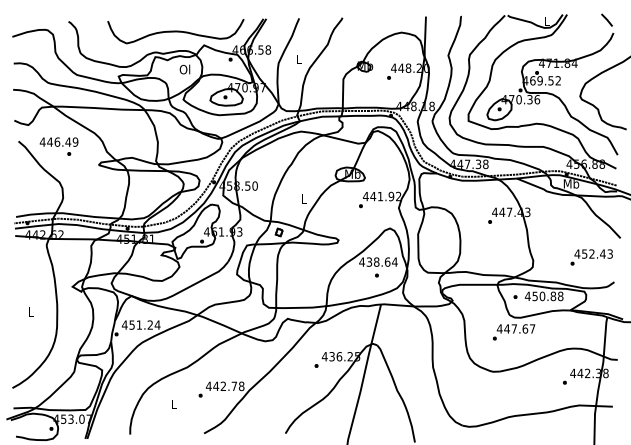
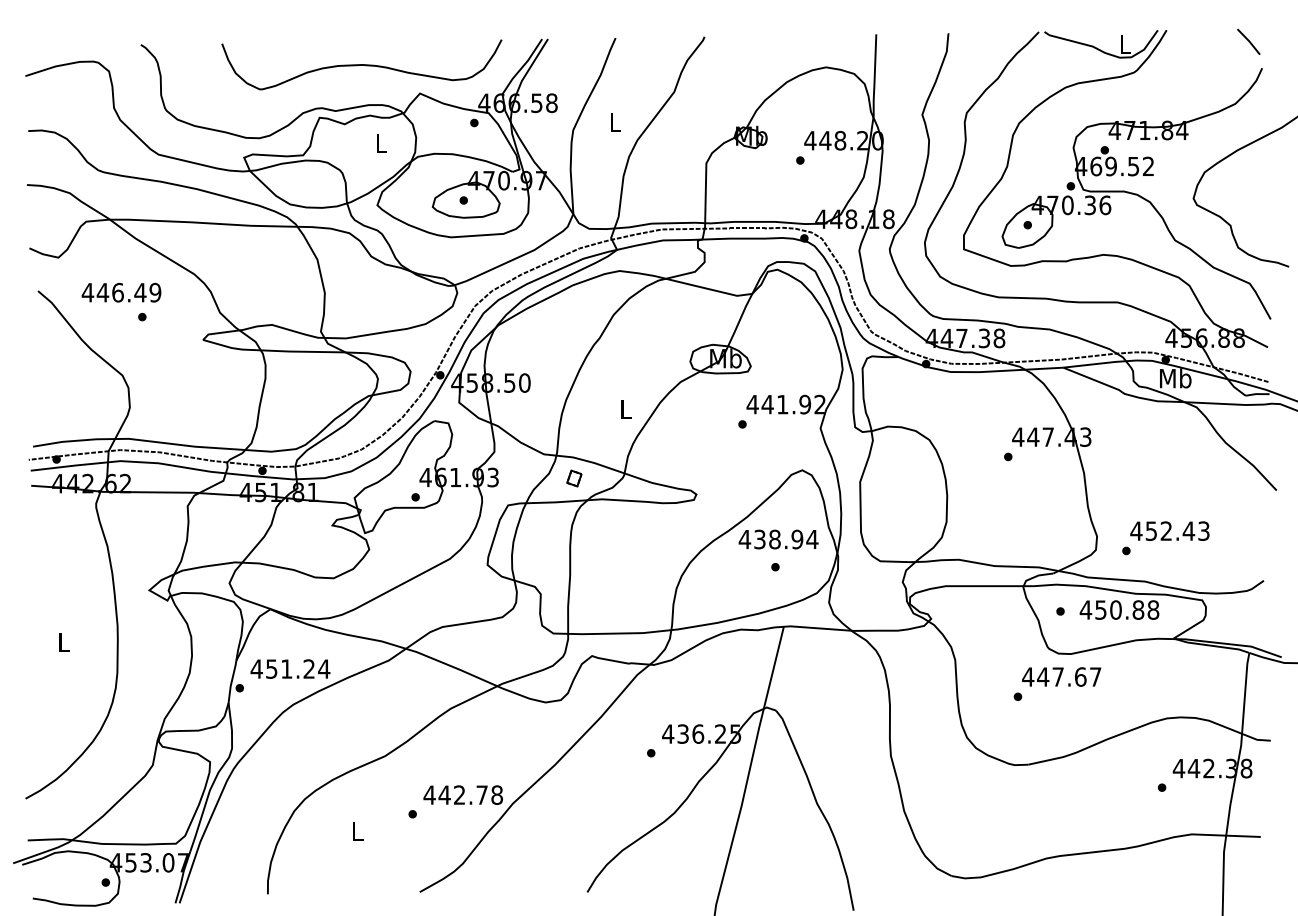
text: (184, 69) -> (379, 143), Ol -> L
text: (591, 257) -> (1165, 538), moved
text: (387, 261) -> (797, 538), 438.64 -> 438.94

